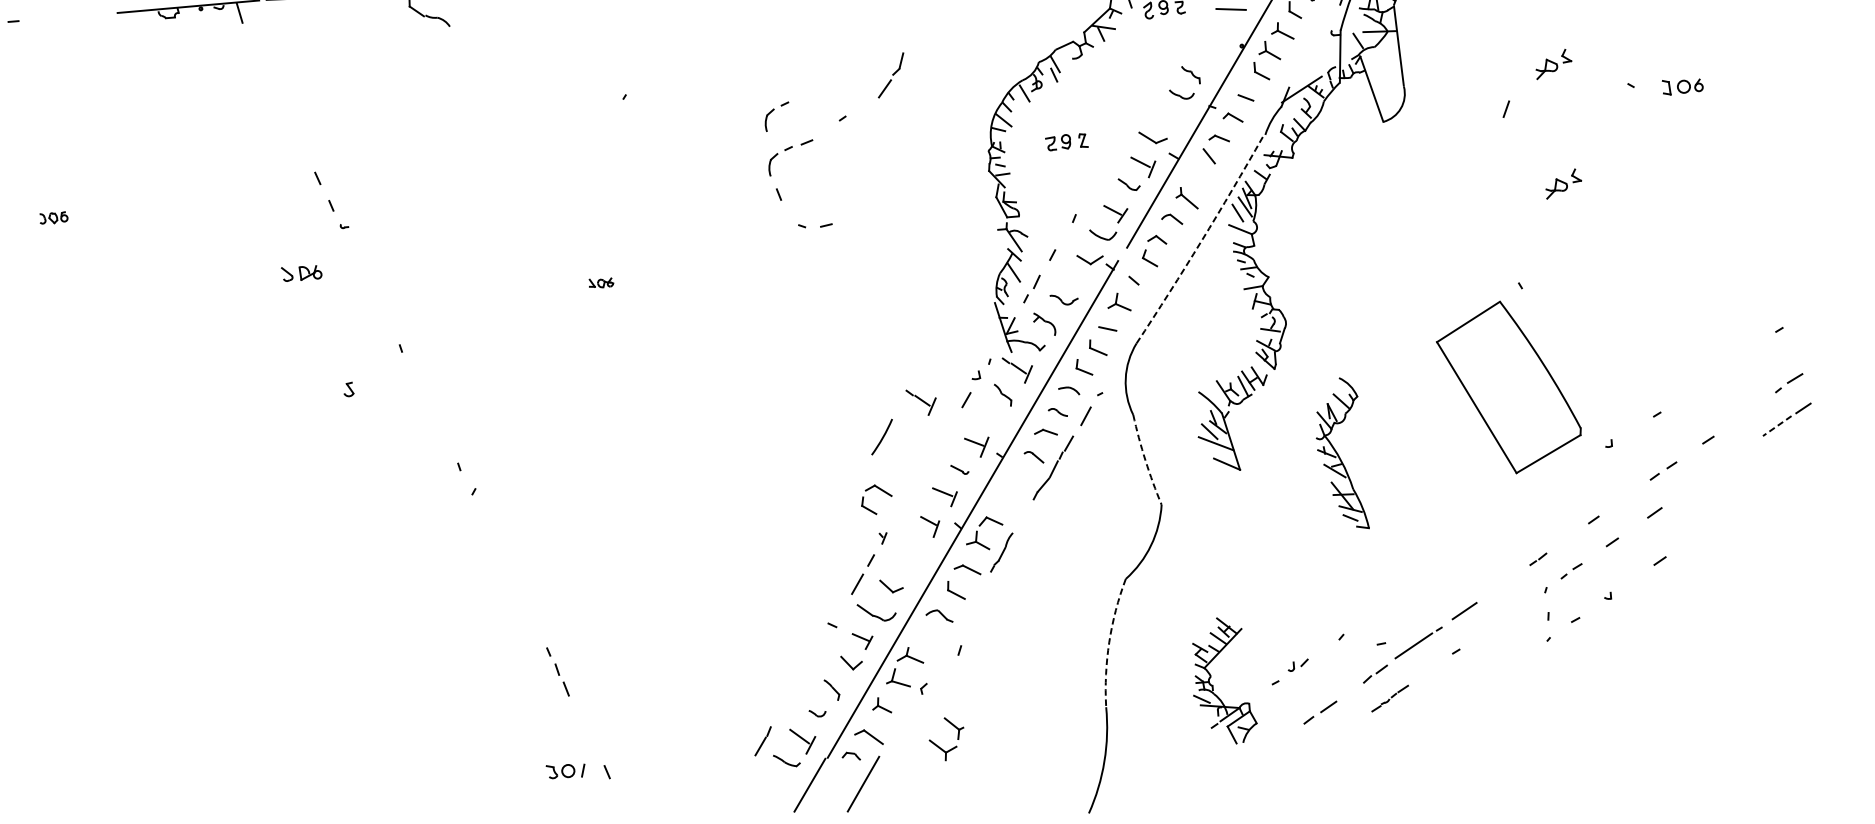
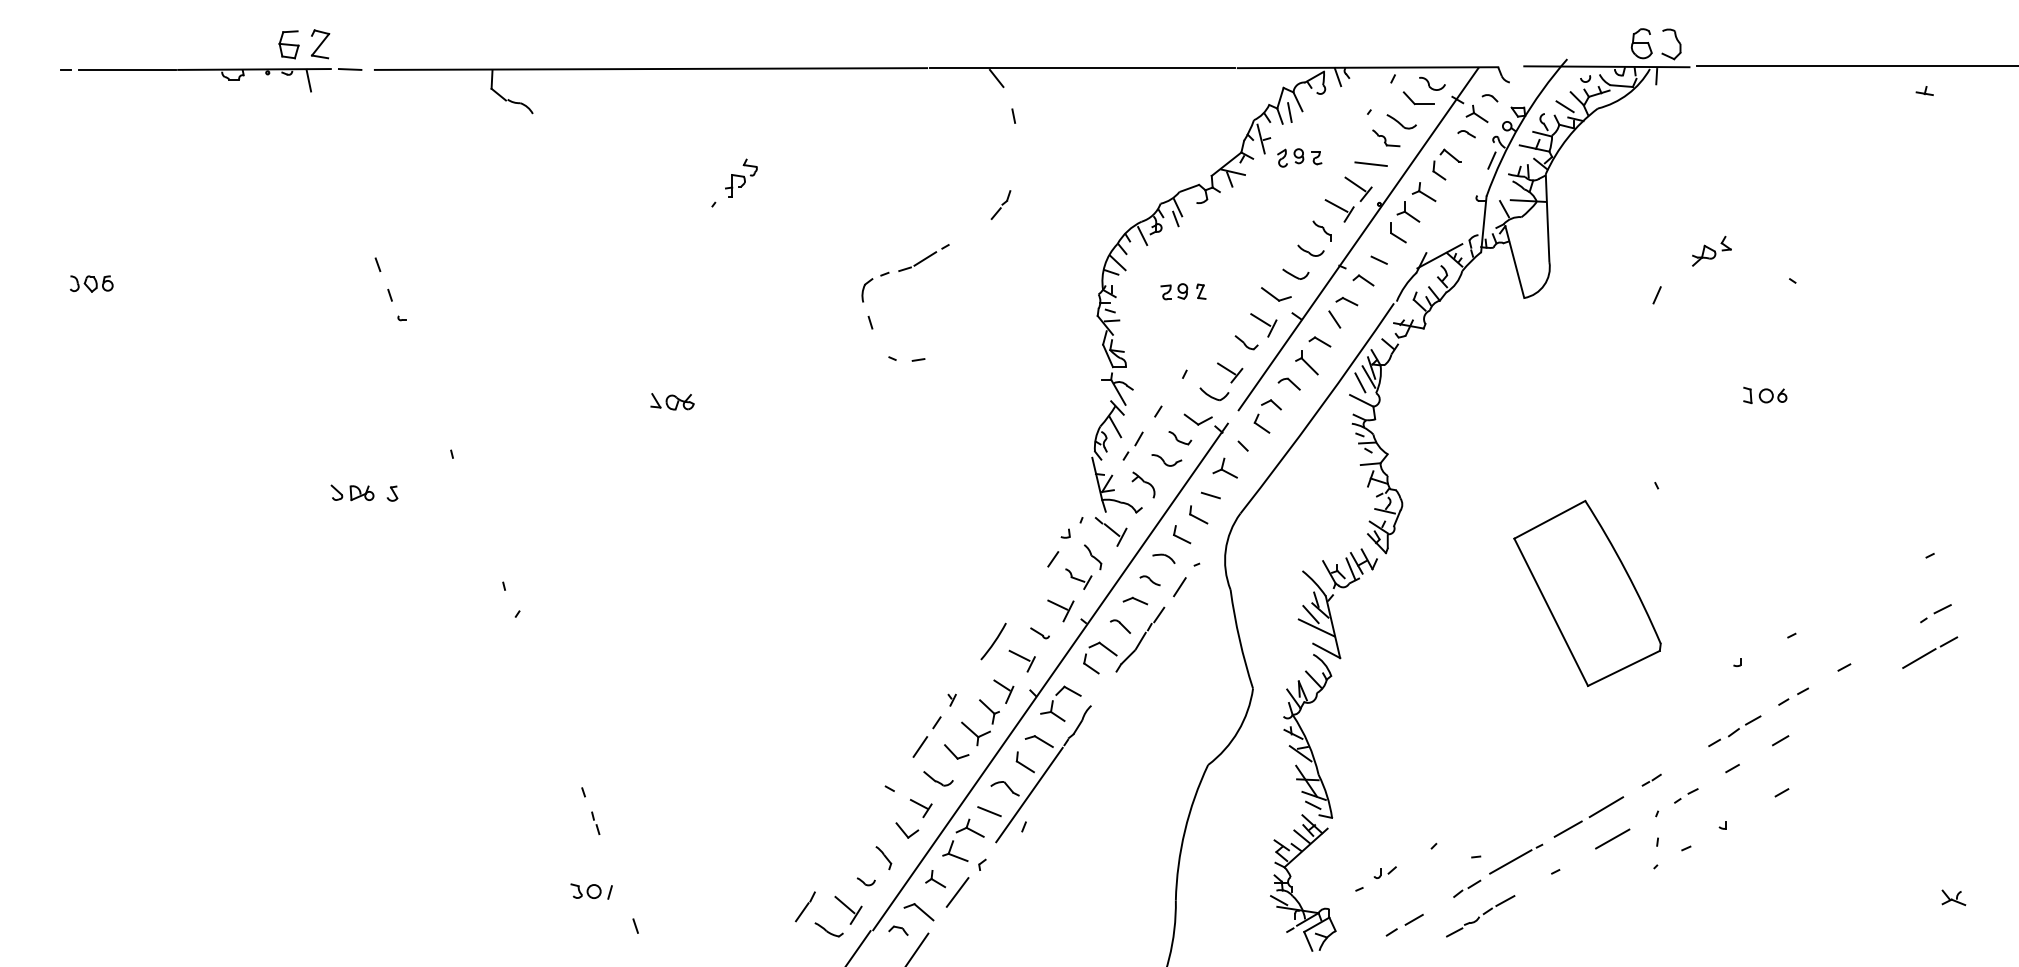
line: (70, 16) -> (127, 69), added
part: (1218, 50) -> (1353, 206), added
part: (648, 69) -> (741, 177), added
part: (890, 75) -> (1000, 204), size x0.62
part: (1683, 86) -> (1765, 395), moved
part: (773, 110) -> (872, 232), removed
part: (1169, 116) -> (1295, 273), added
line: (825, 130) -> (925, 258), added
part: (1196, 177) -> (1319, 341), added
part: (1563, 183) -> (1711, 379), removed
part: (53, 217) -> (91, 283), size x1.43
arc: (1201, 240) -> (1319, 409), dashed -> solid
part: (301, 272) -> (352, 492), moved
part: (1075, 278) -> (1180, 438), added
part: (601, 282) -> (672, 401), size x1.67
part: (1509, 387) -> (1587, 593), moved
part: (921, 402) -> (1004, 557), removed
part: (991, 415) -> (1078, 578), added
line: (1777, 426) -> (1919, 658), dashed -> solid
arc: (881, 437) -> (993, 641), moved
part: (1340, 454) -> (1308, 736), moved
arc: (1145, 460) -> (1239, 639), dashed -> solid
part: (881, 491) -> (1106, 649), moved
part: (1620, 502) -> (1744, 726), added
line: (1498, 588) -> (1606, 807), added
part: (876, 612) -> (938, 778), size x0.71
line: (1506, 616) -> (1612, 838), added
line: (962, 620) -> (1029, 794), added
line: (926, 638) -> (989, 811), added
arc: (1108, 642) -> (1184, 831), dashed -> solid
part: (1827, 645) -> (1953, 897), added
part: (562, 679) -> (595, 822), size x0.62
part: (1389, 698) -> (1480, 916), size x1.67
line: (903, 716) -> (957, 892), added
part: (957, 739) -> (991, 723), moved
part: (565, 771) -> (591, 891), moved

